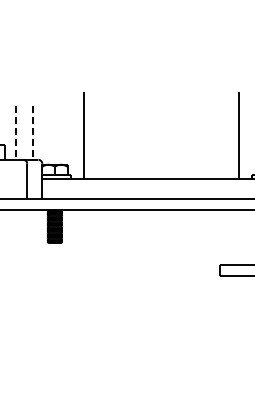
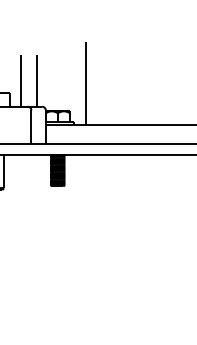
line: (16, 133) -> (21, 81), dashed -> solid
line: (32, 133) -> (36, 81), dashed -> solid

